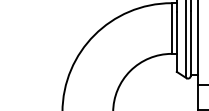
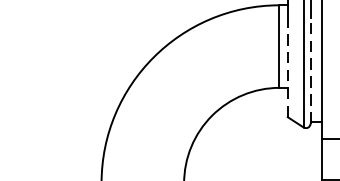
line: (176, 42) -> (287, 69), solid -> dashed
line: (190, 42) -> (310, 69), solid -> dashed

